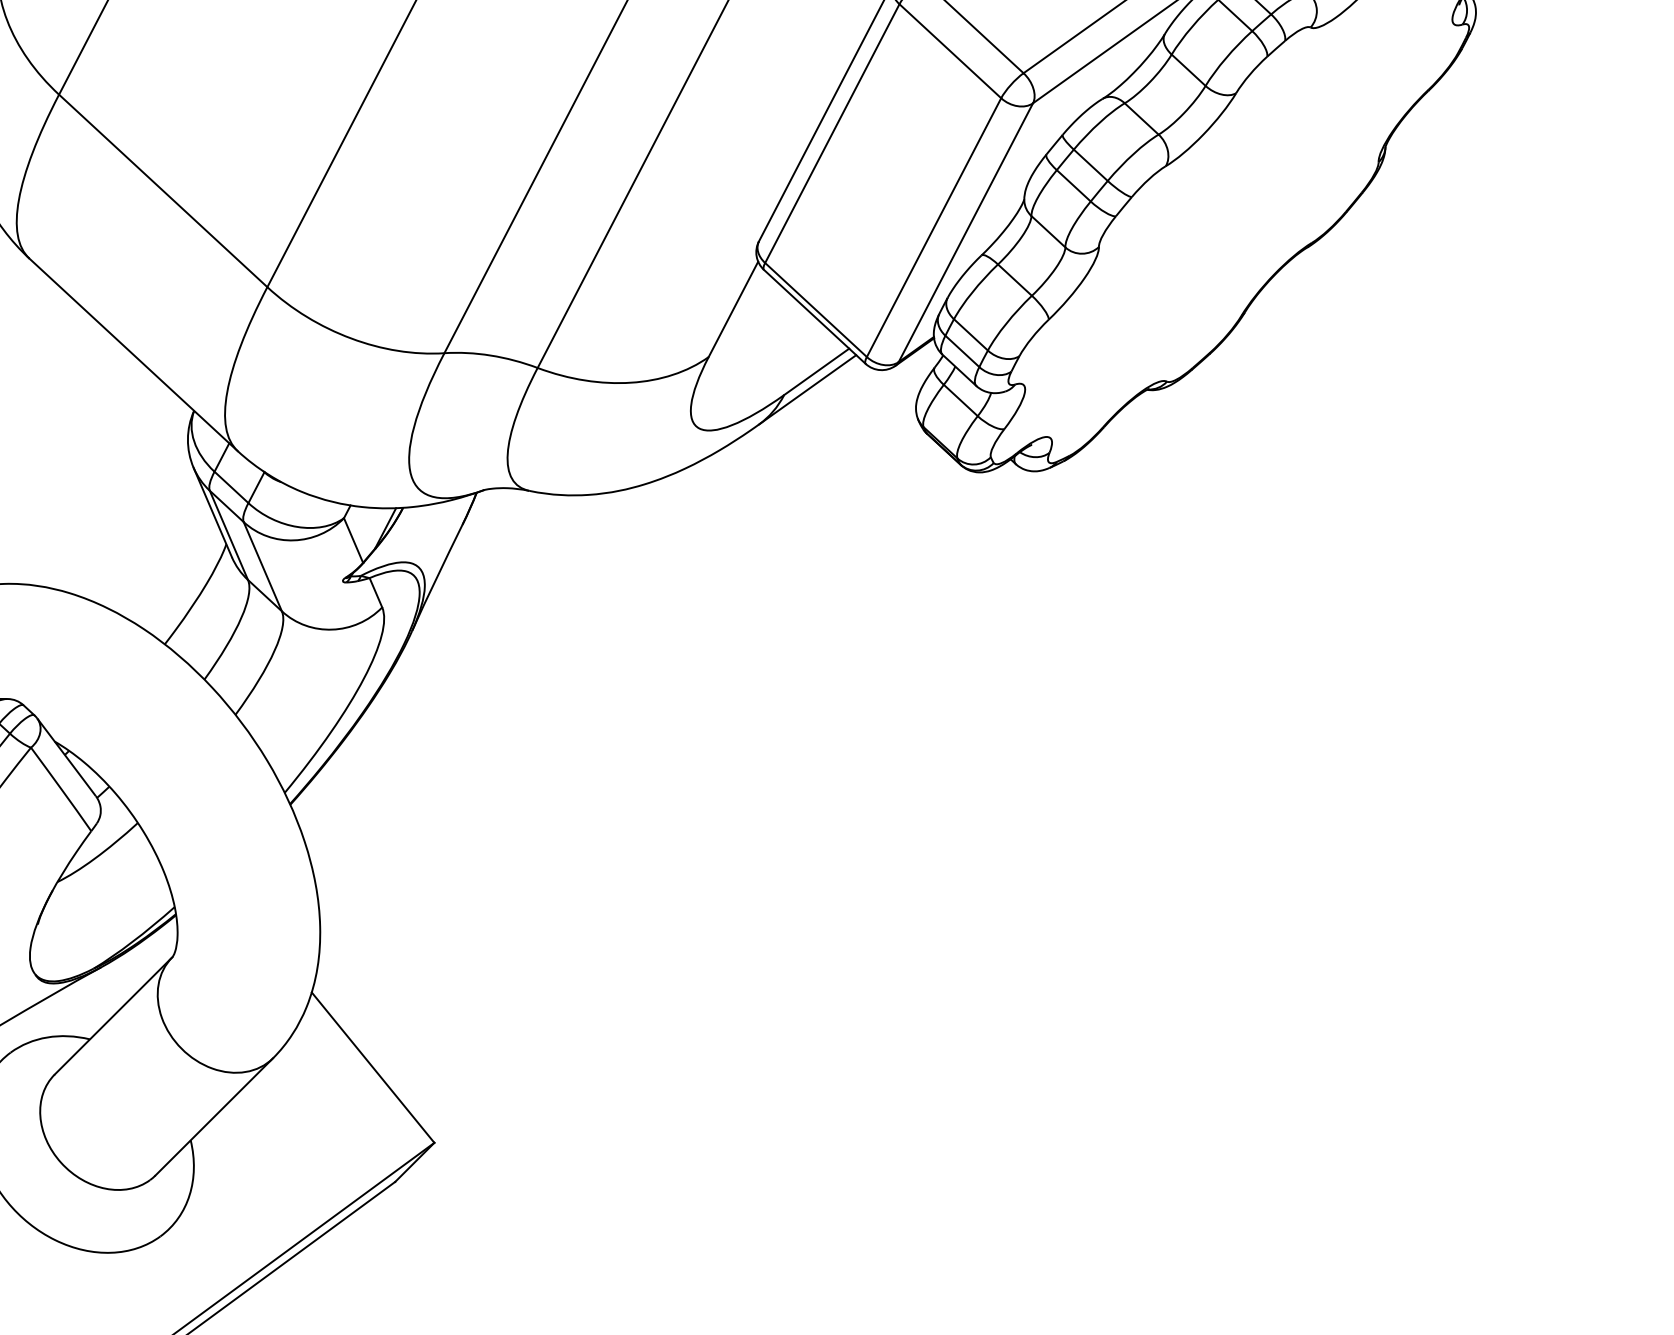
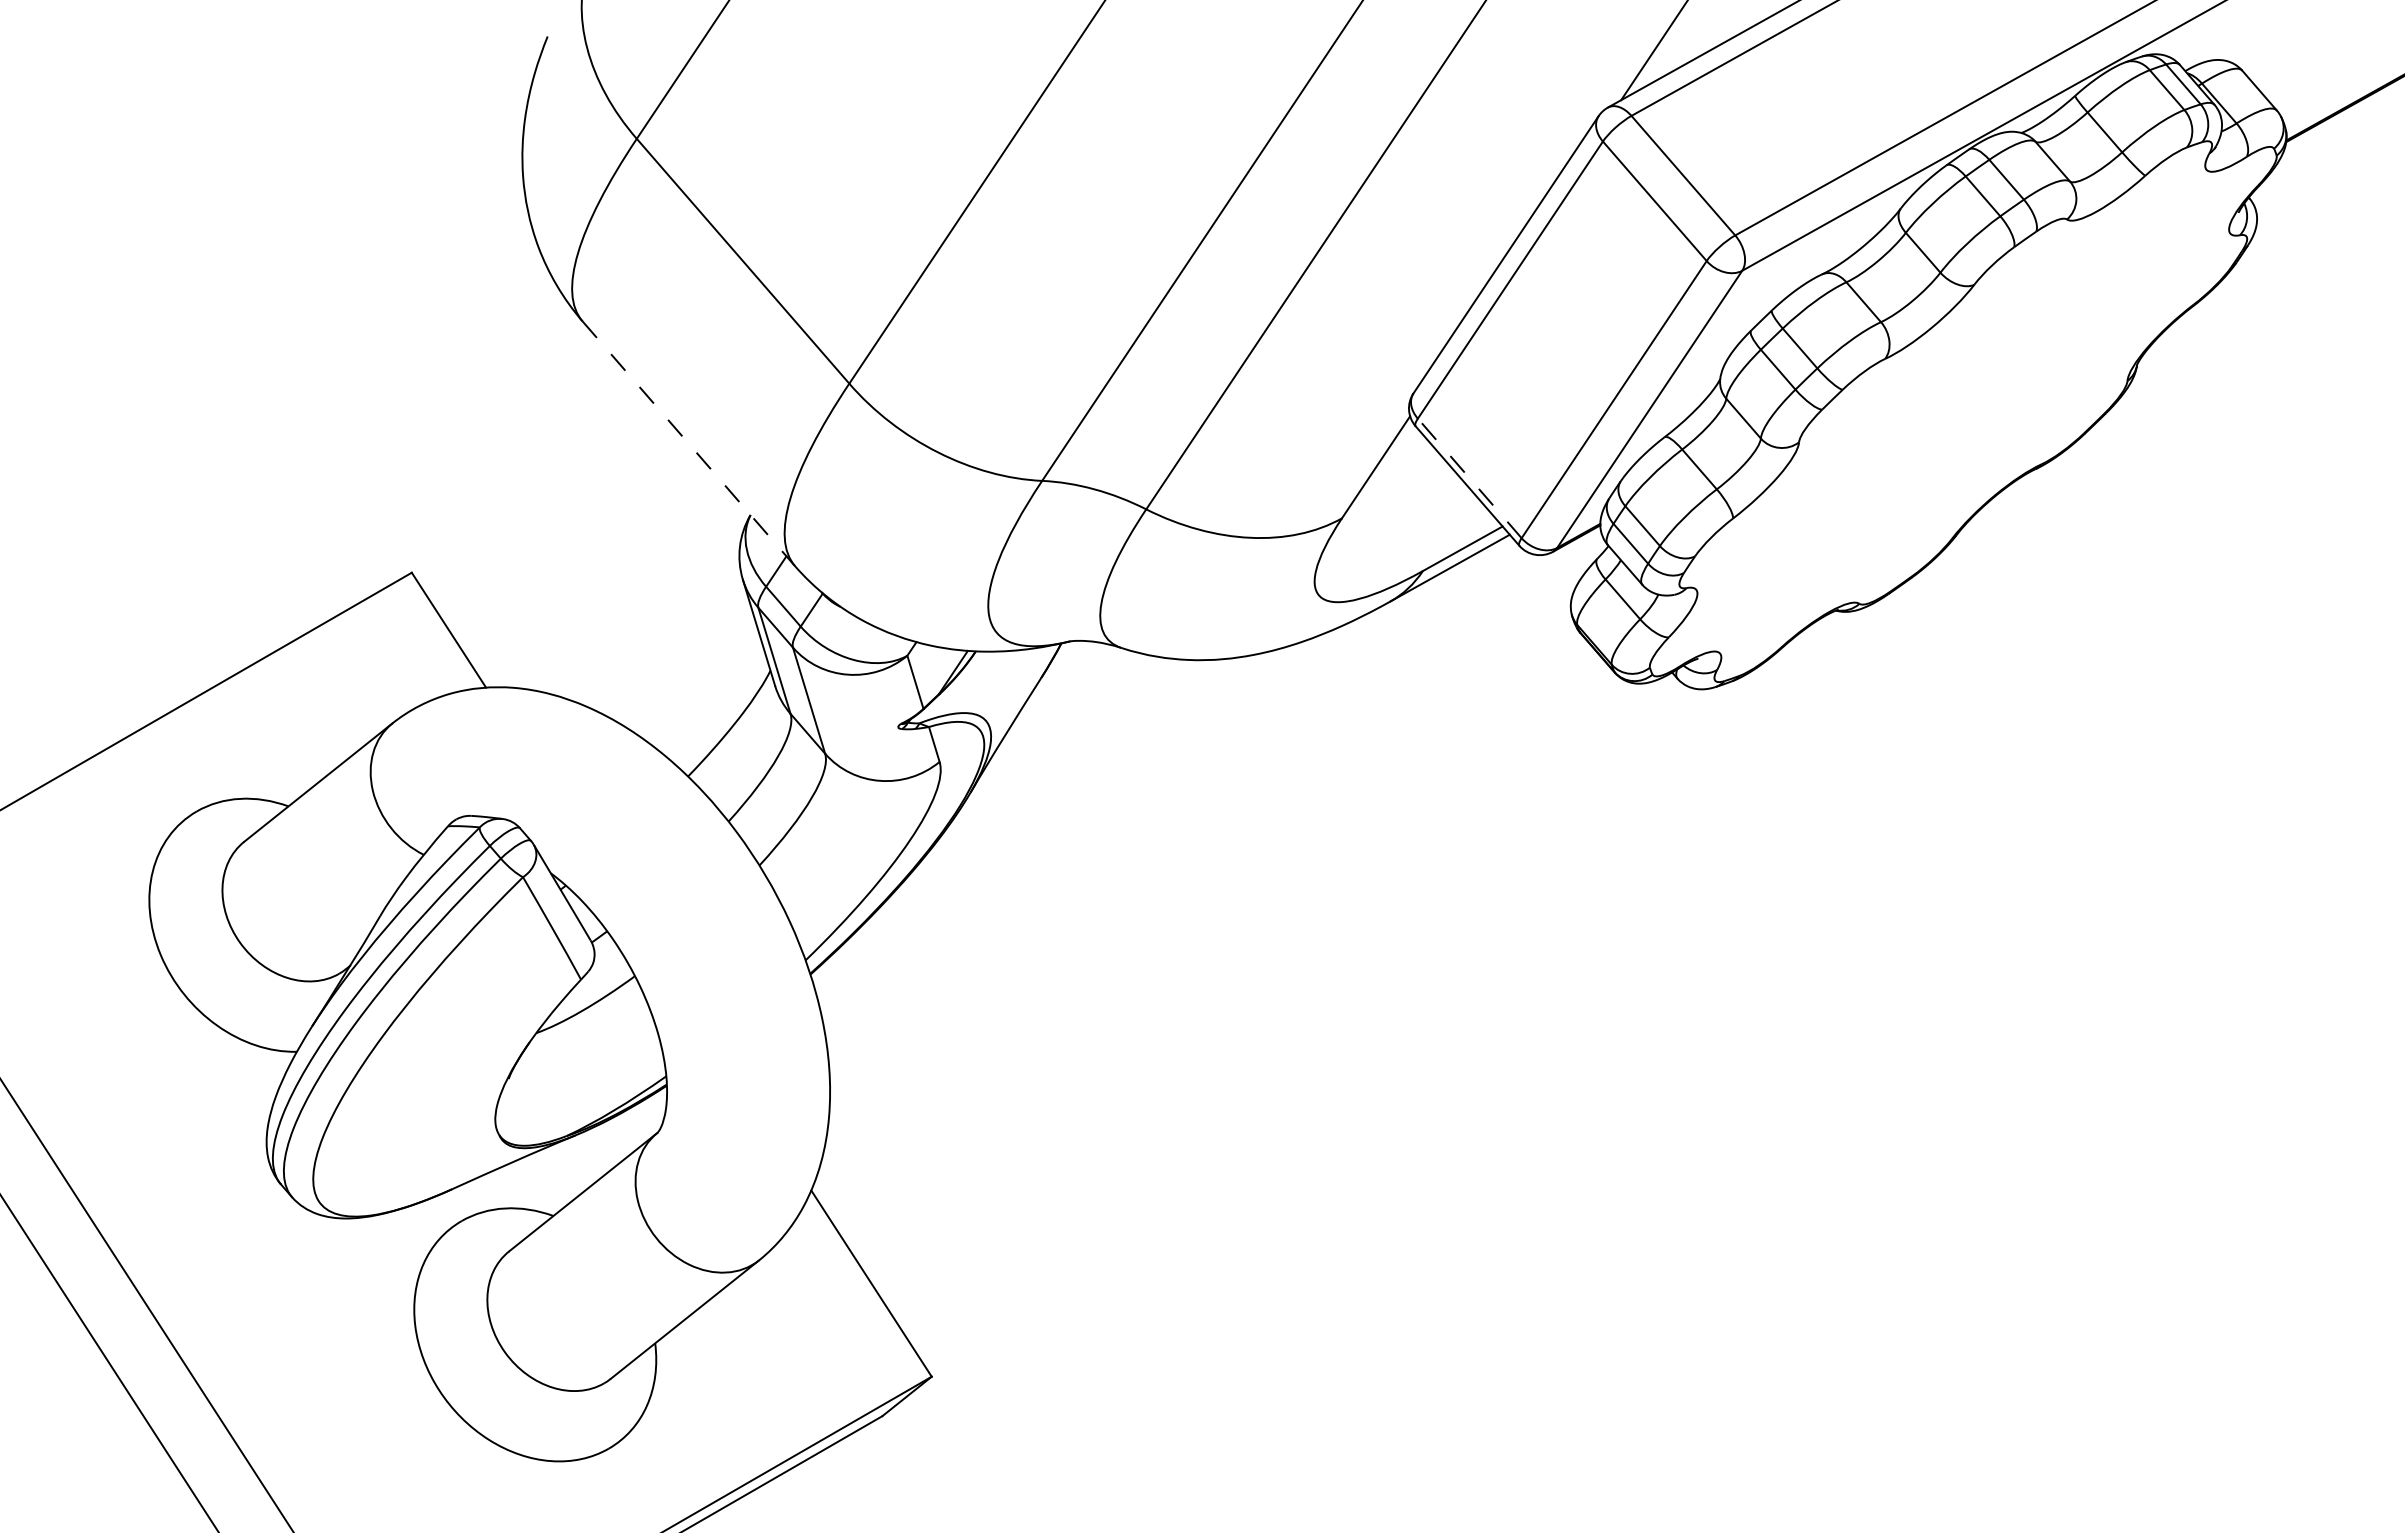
line: (815, 310) -> (1469, 478), solid -> dashed
line: (134, 355) -> (689, 444), solid -> dashed

